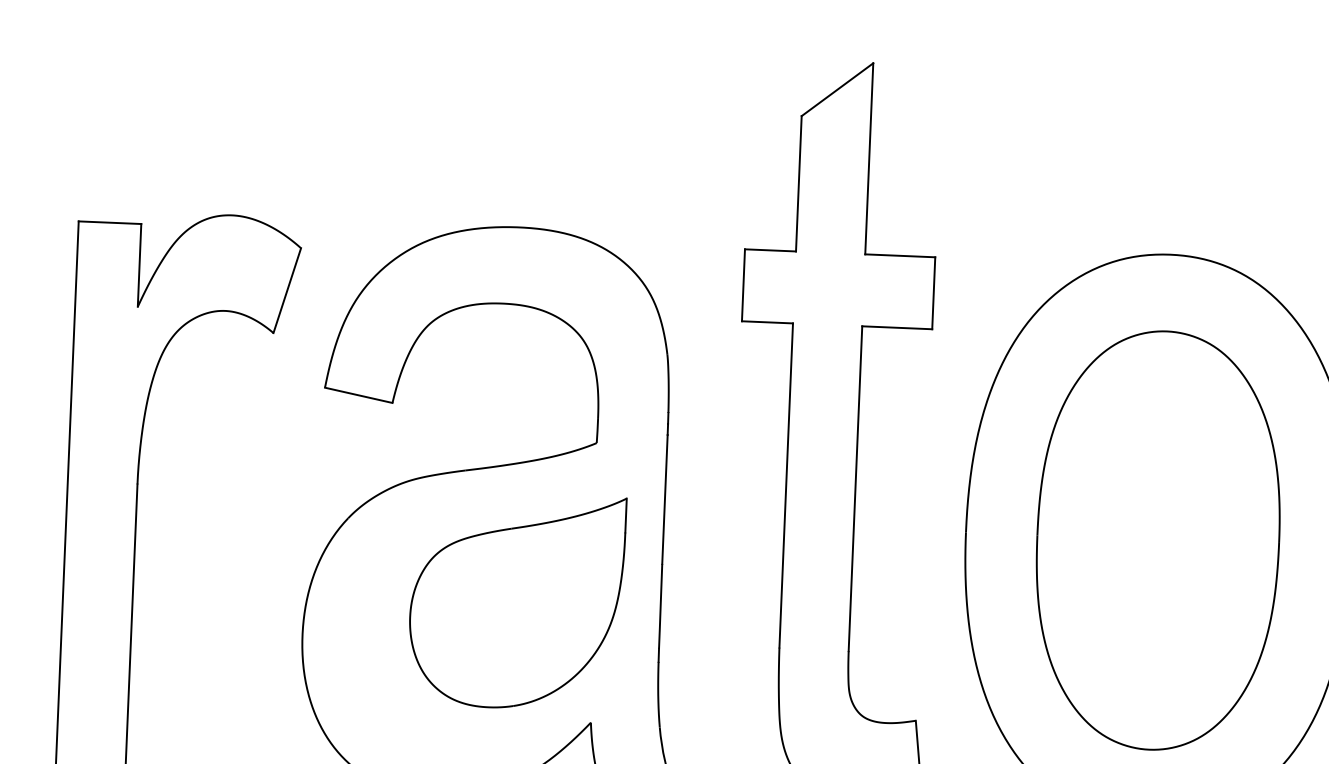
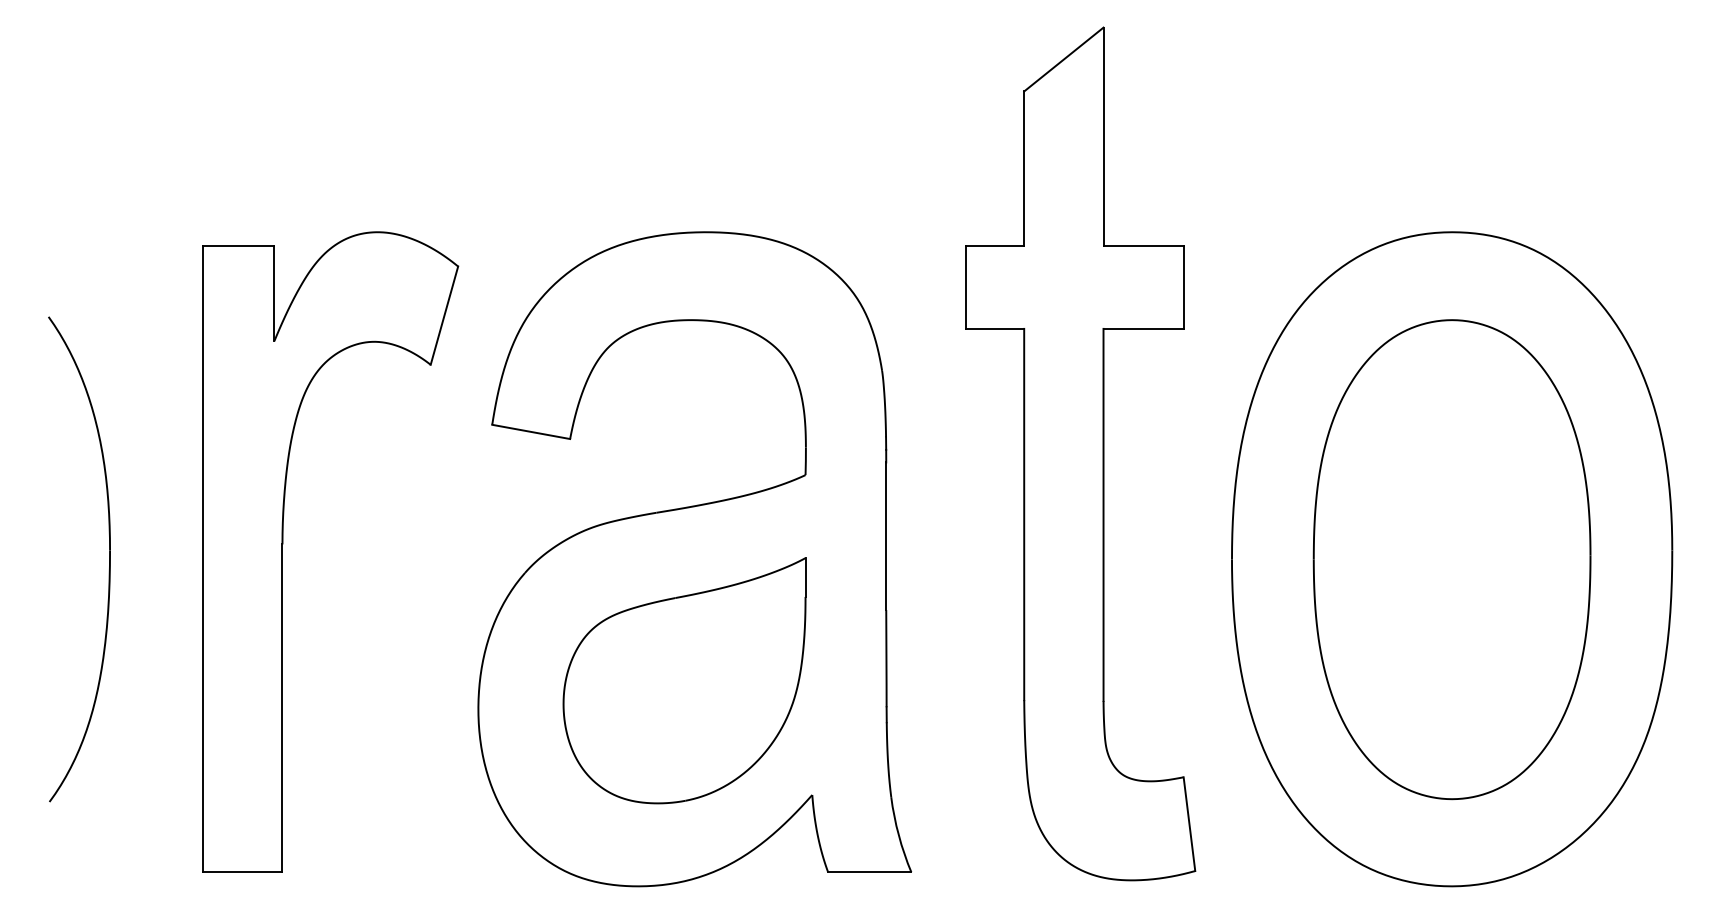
part: (516, 601) -> (684, 680), moved

